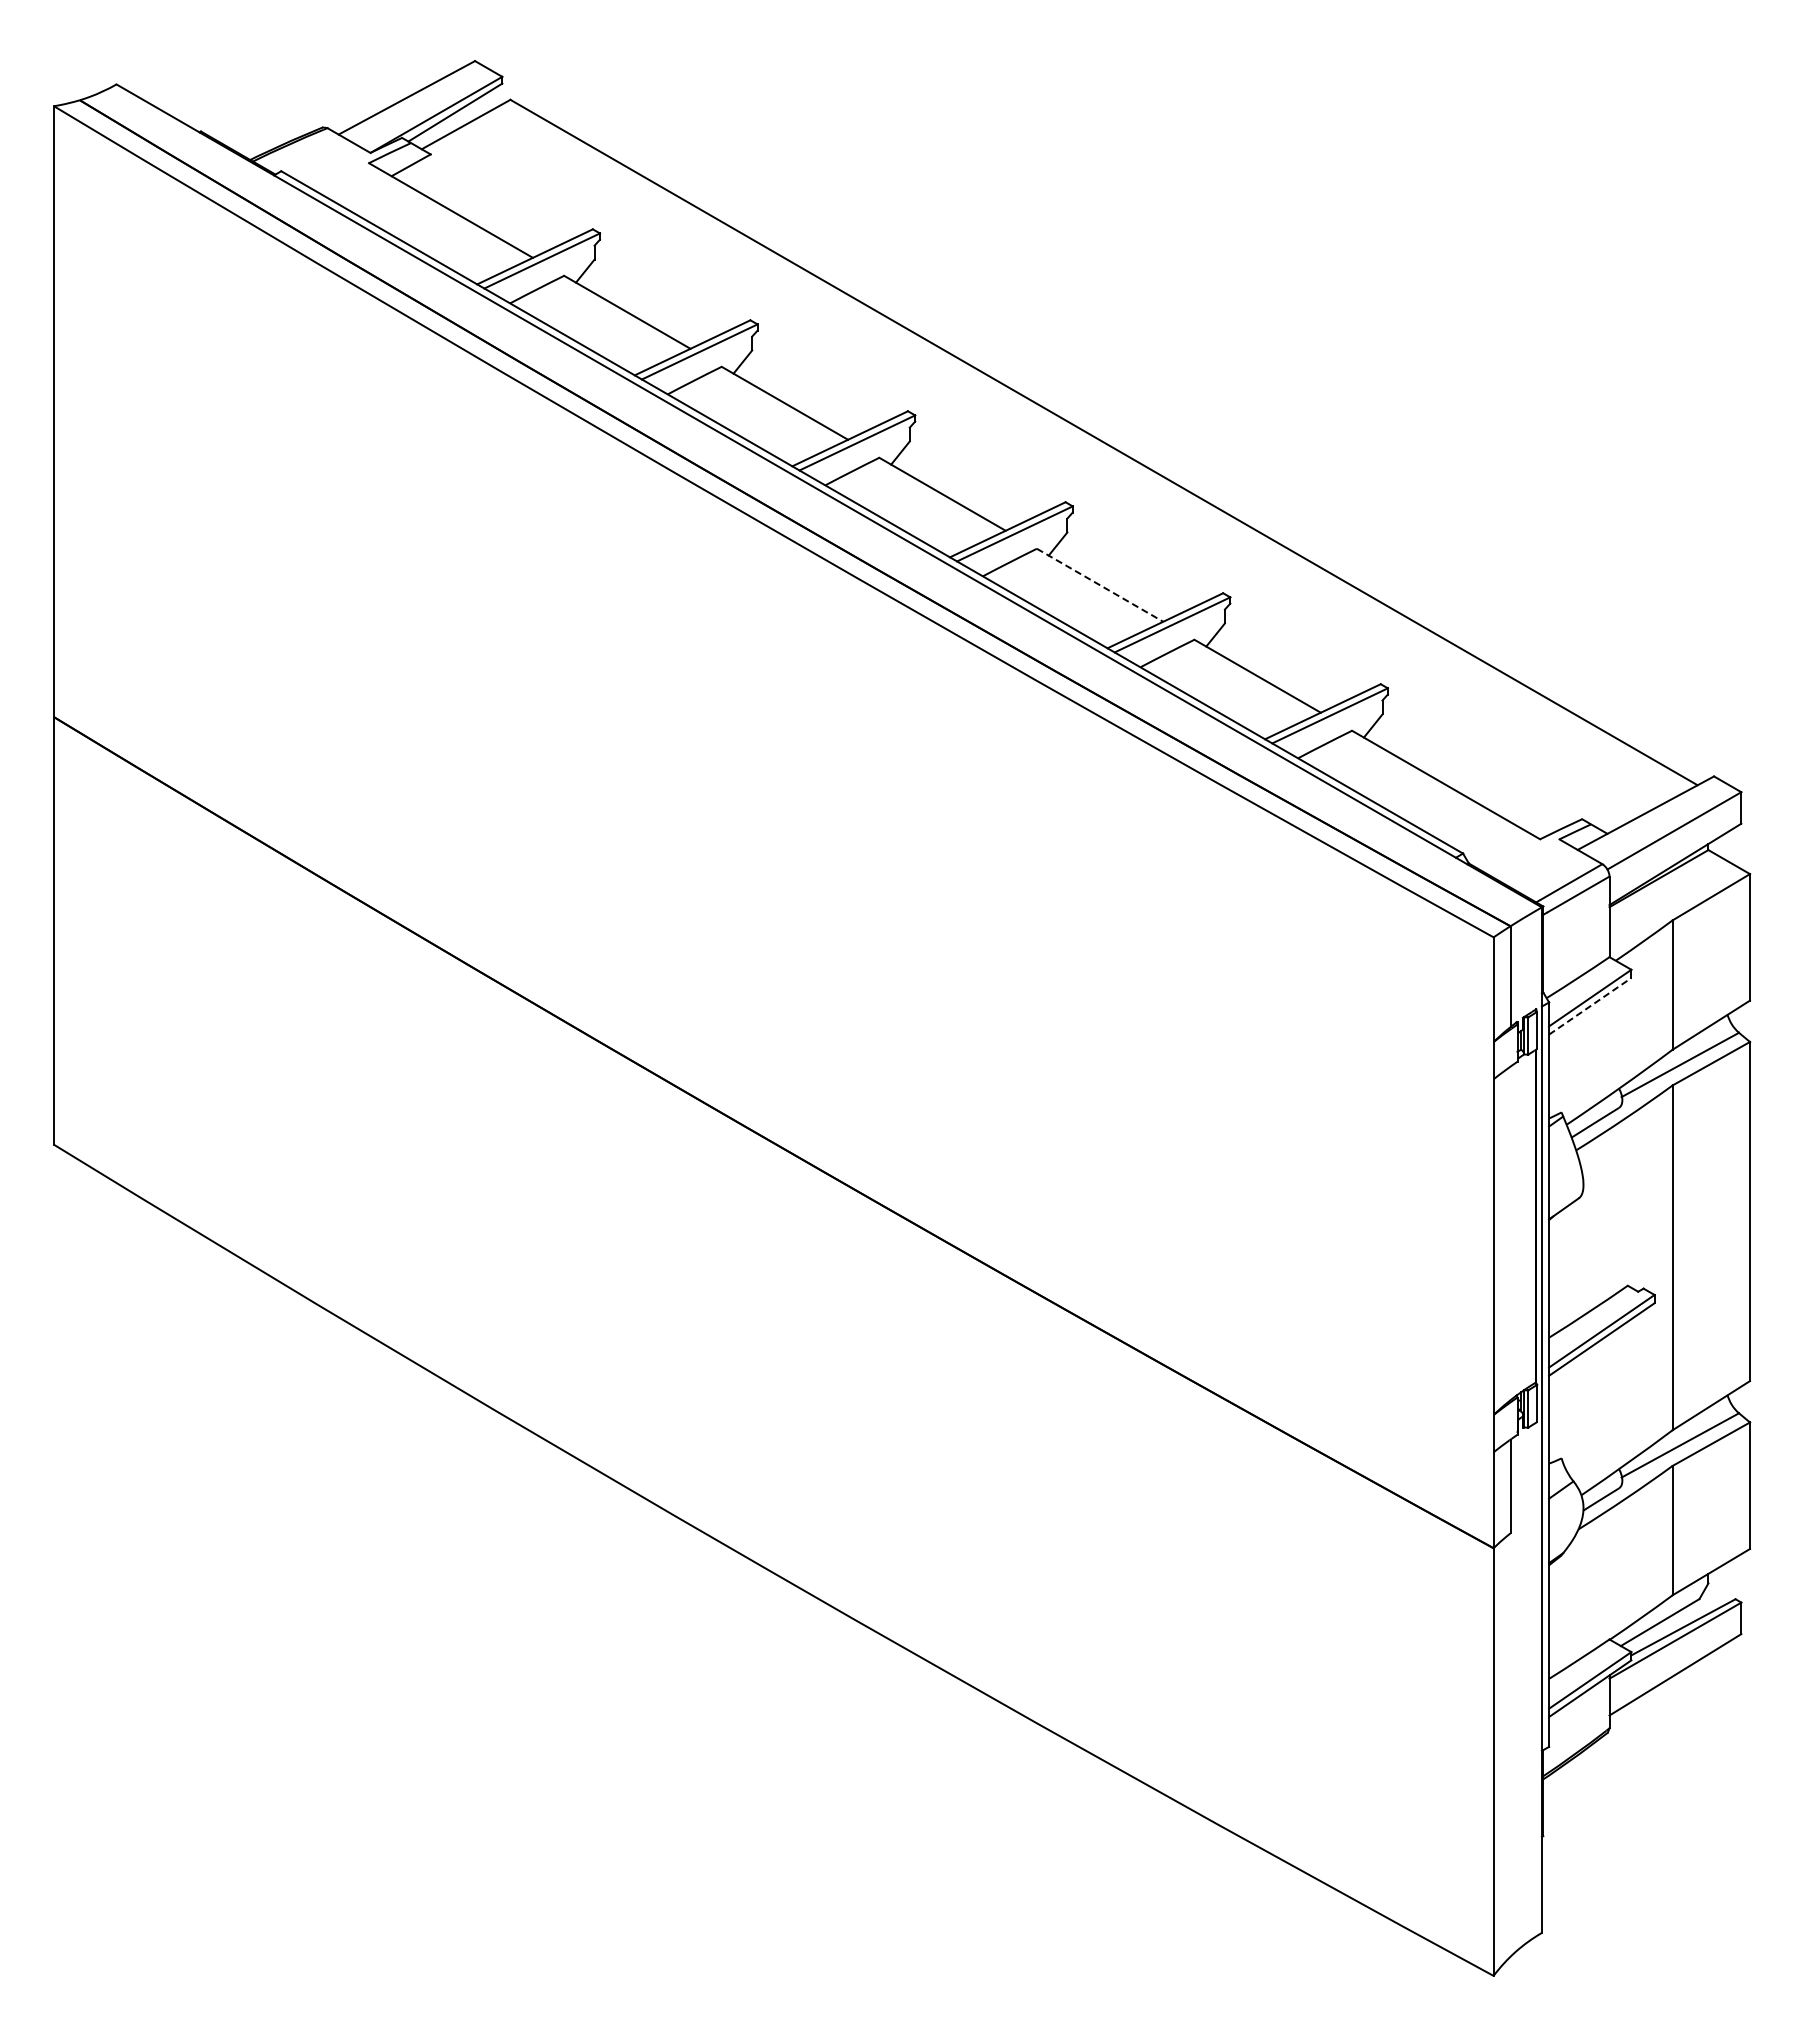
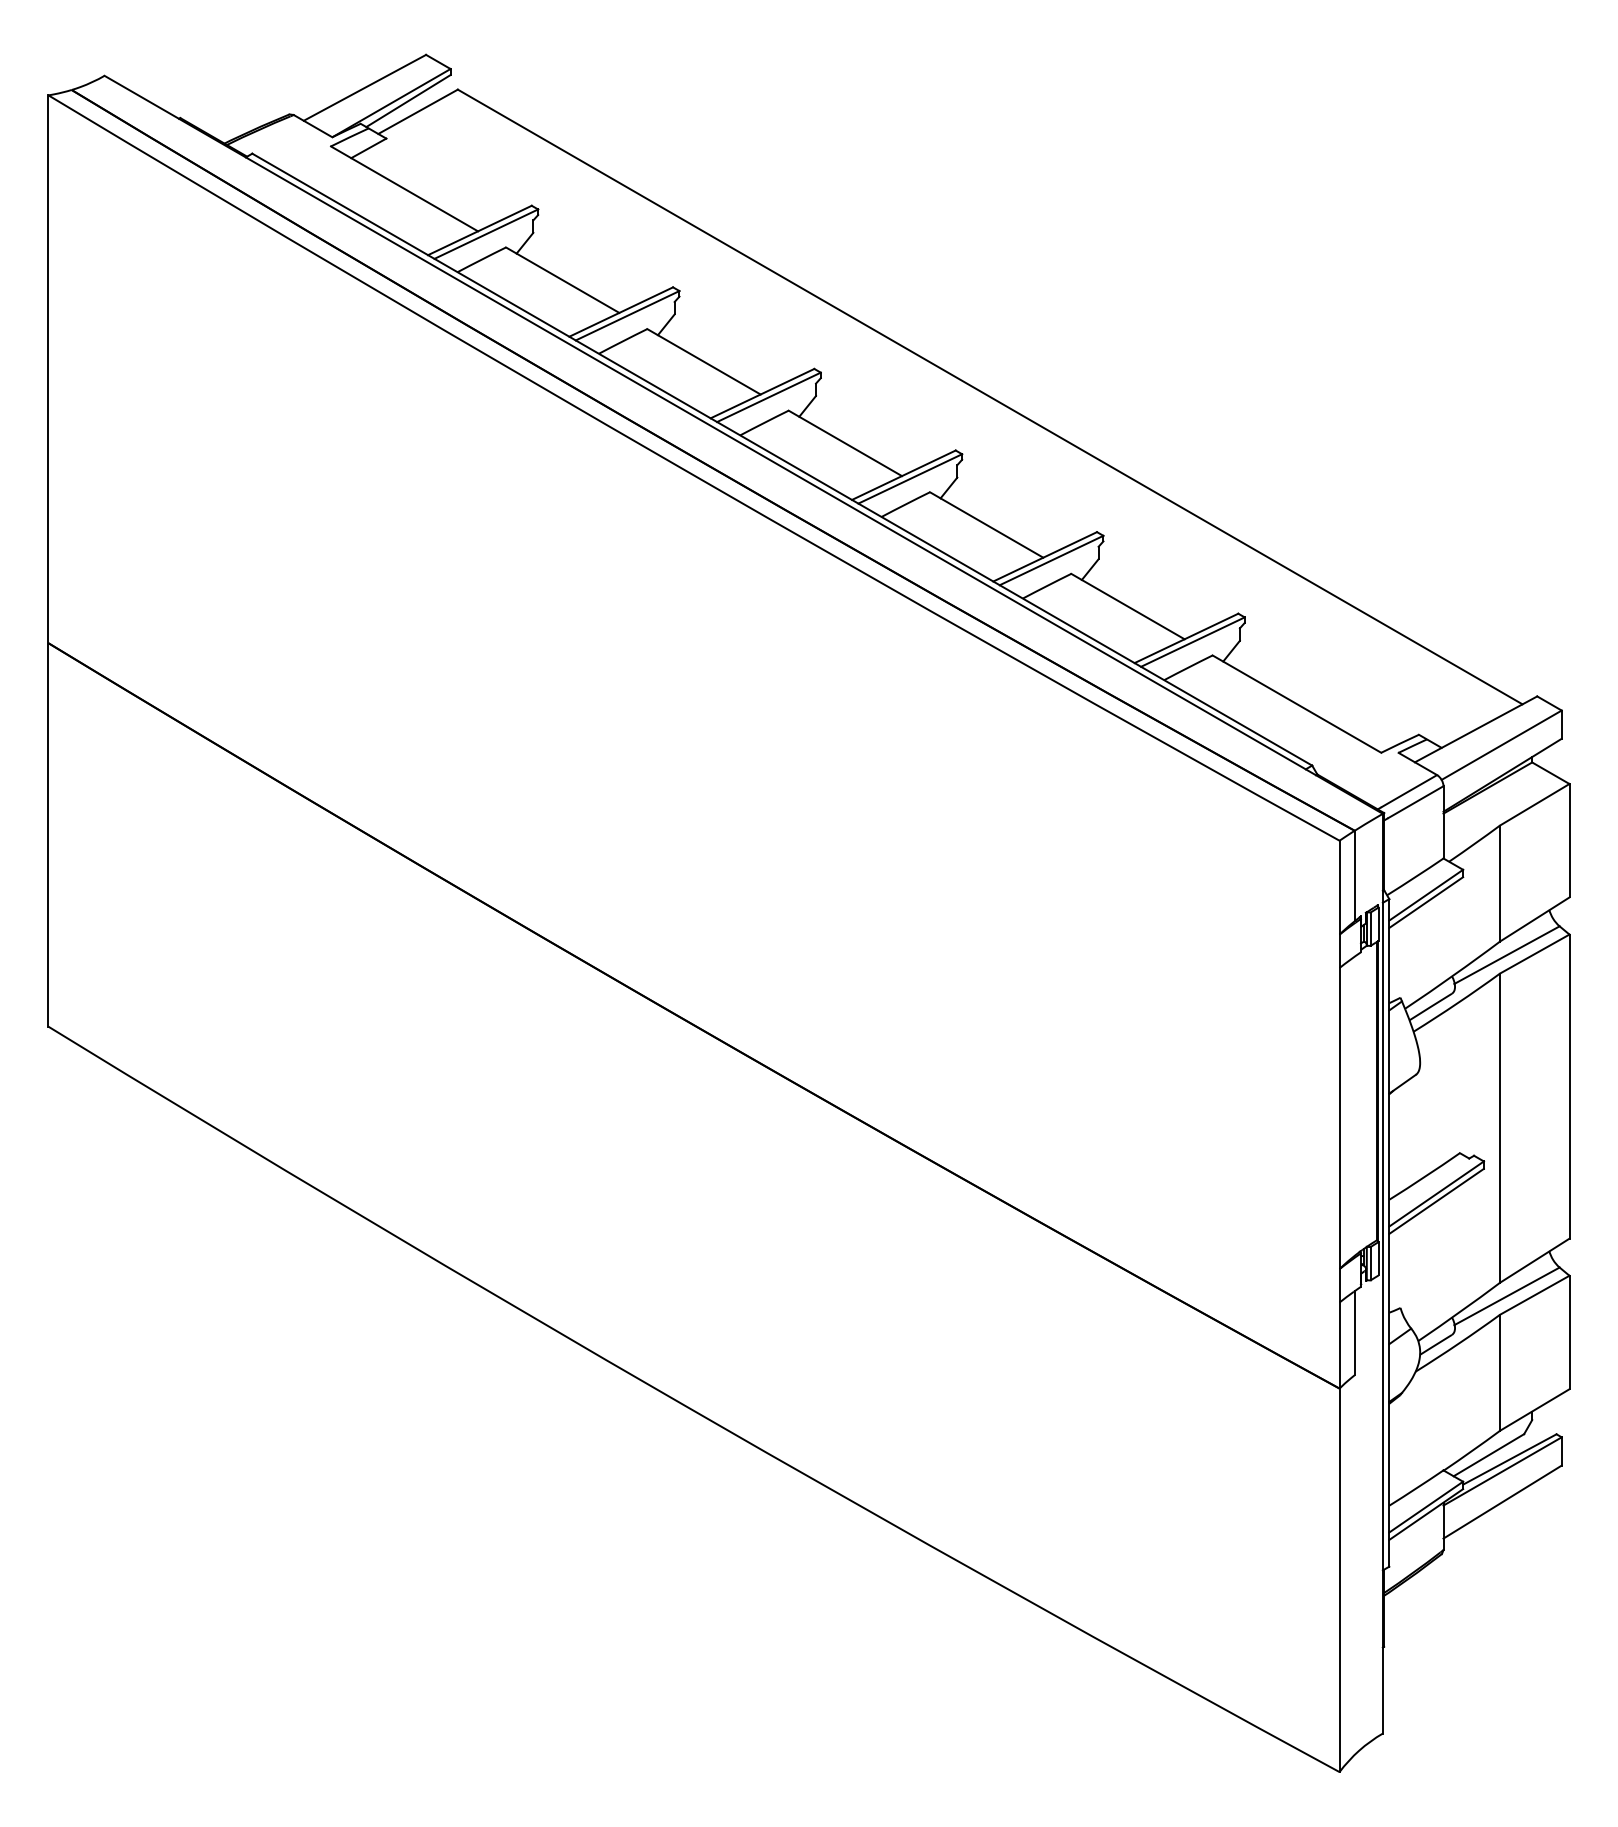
line: (1100, 585) -> (987, 525), dashed -> solid
line: (1590, 1006) -> (1426, 902), dashed -> solid

